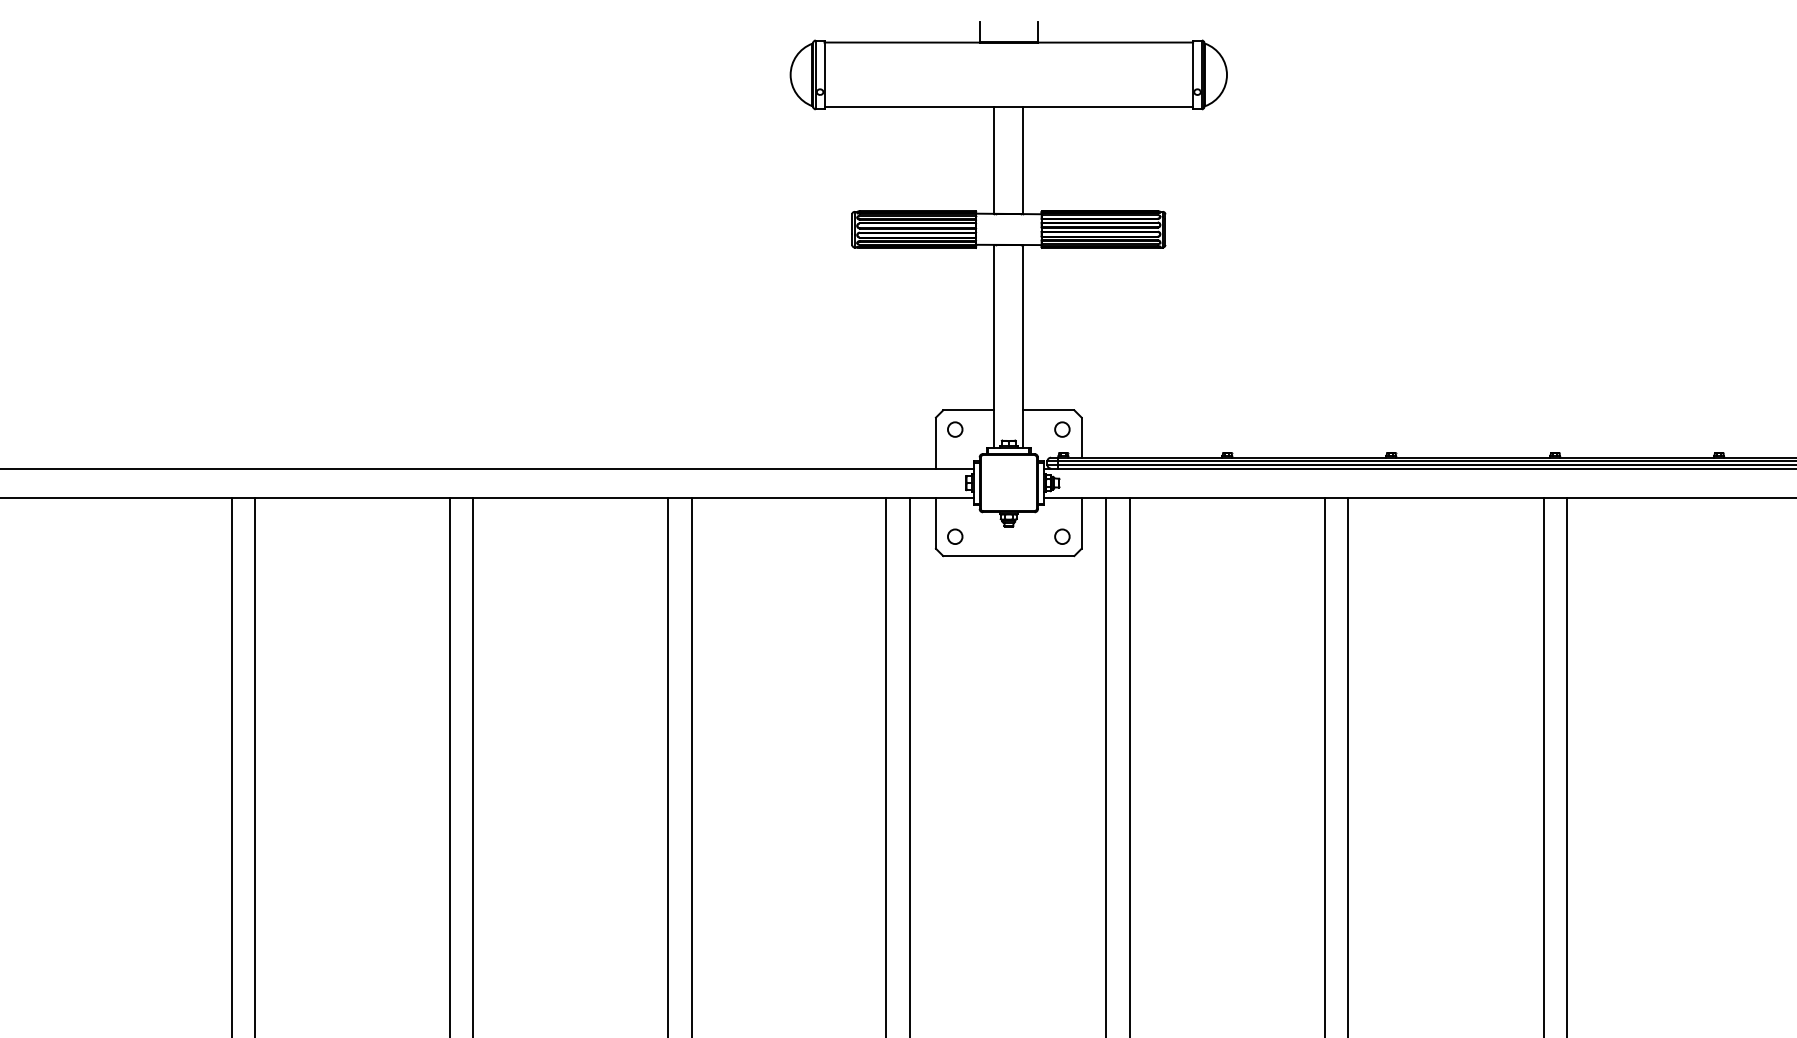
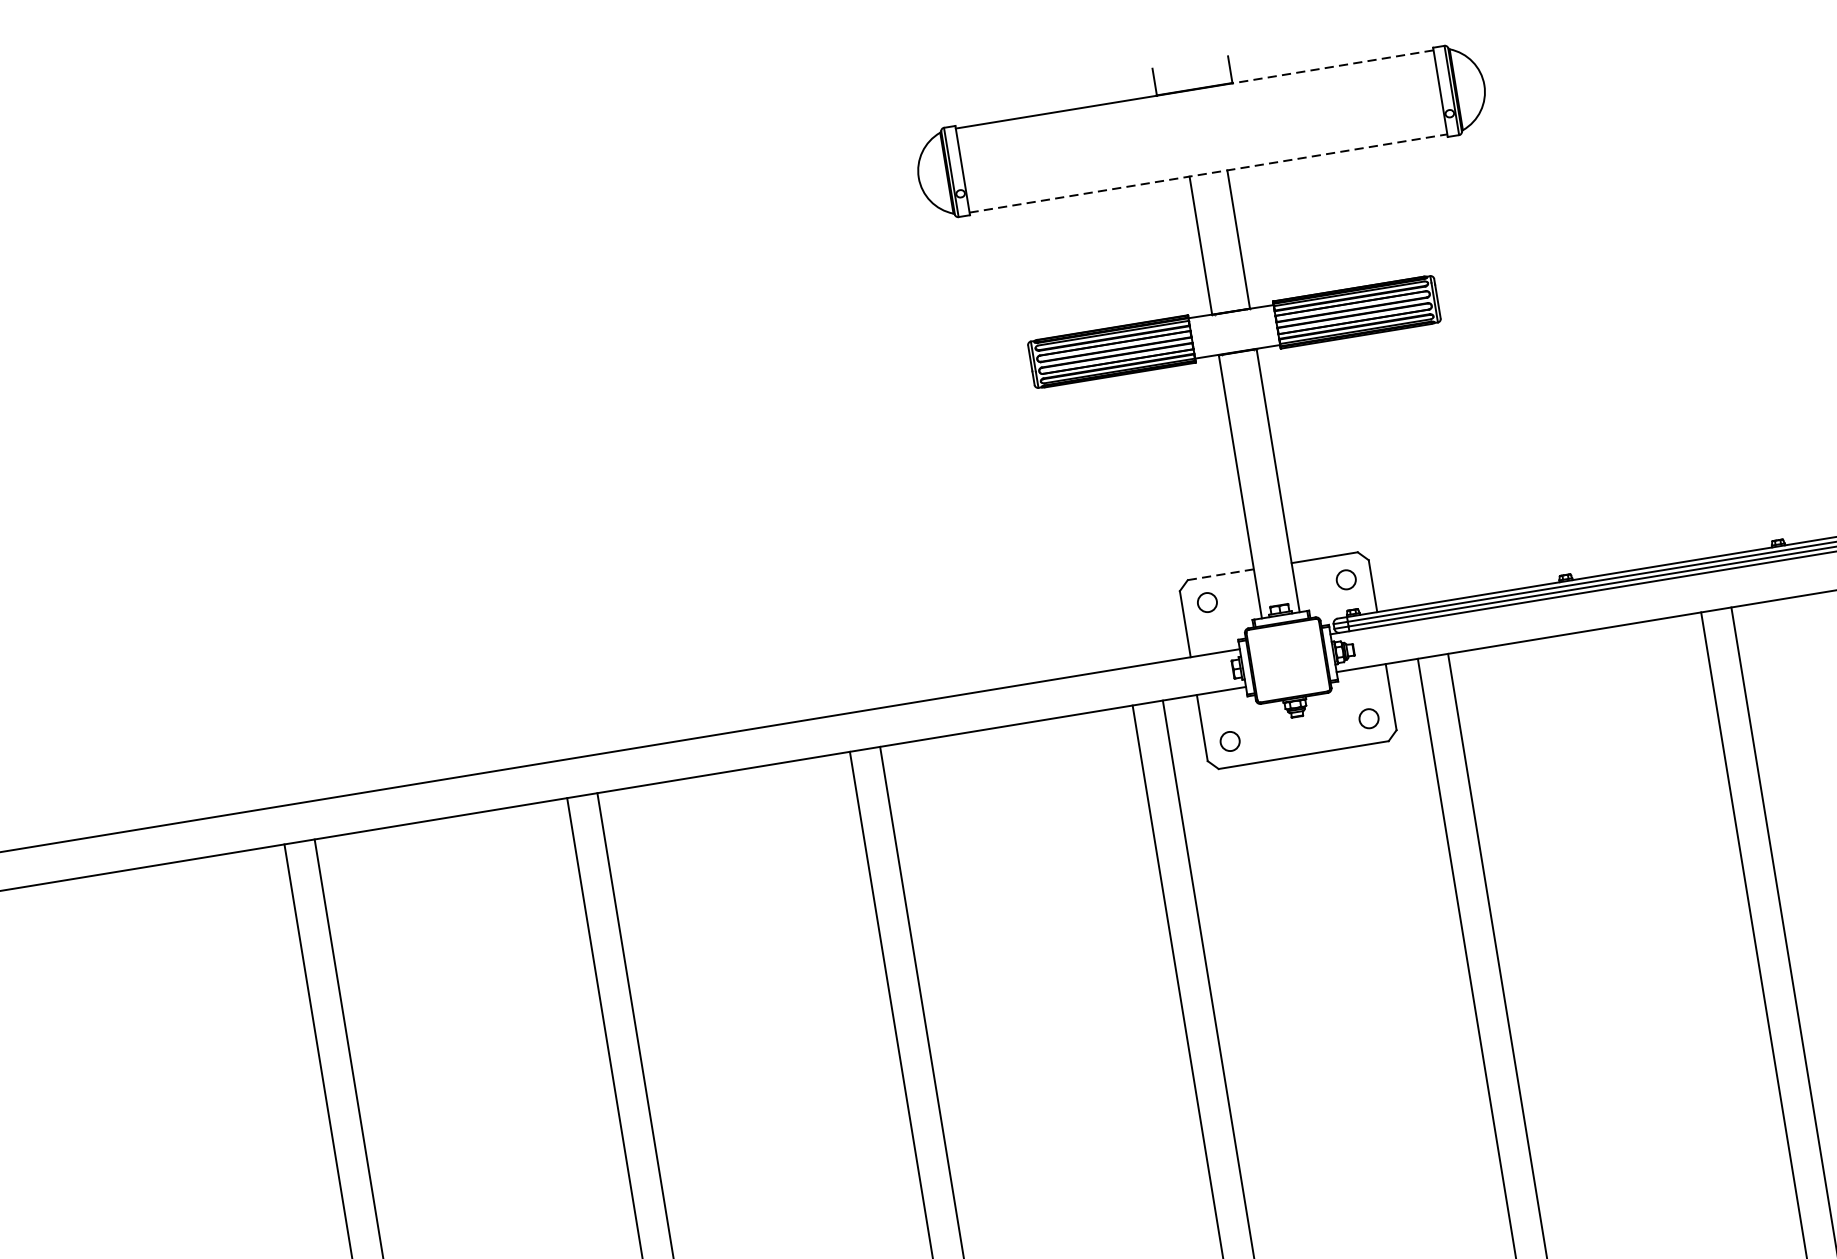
line: (1115, 42) -> (1332, 66), solid -> dashed
line: (1009, 107) -> (1209, 173), solid -> dashed
line: (968, 410) -> (1220, 574), solid -> dashed

